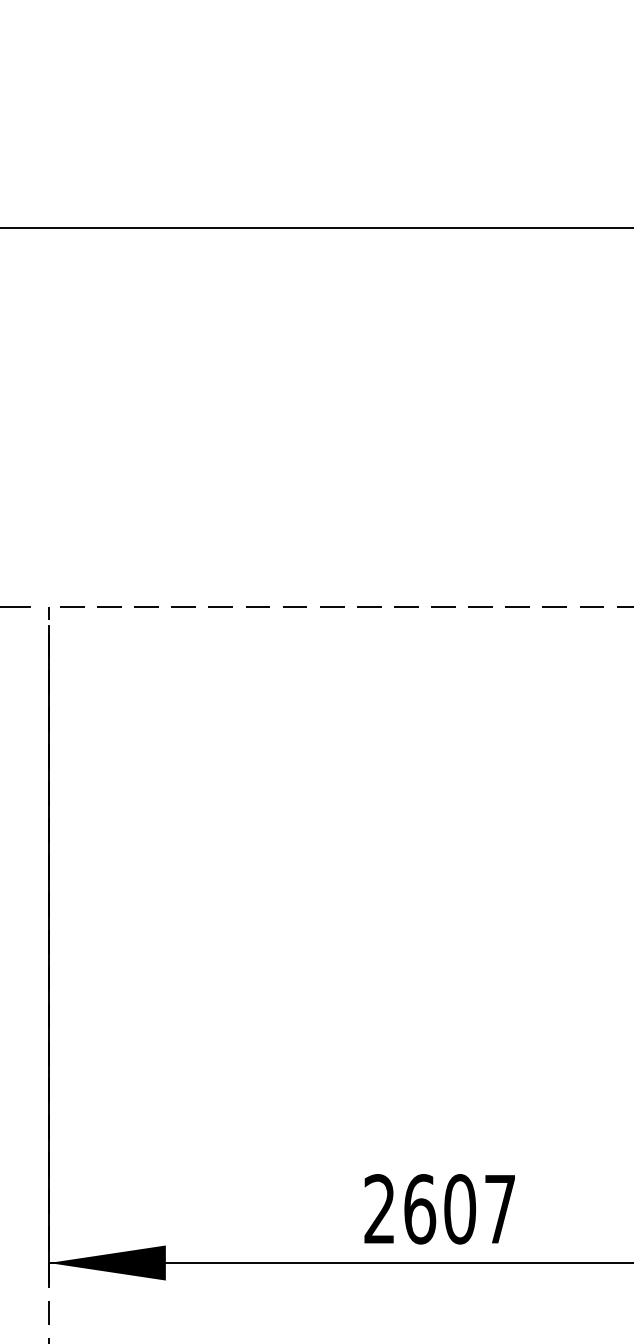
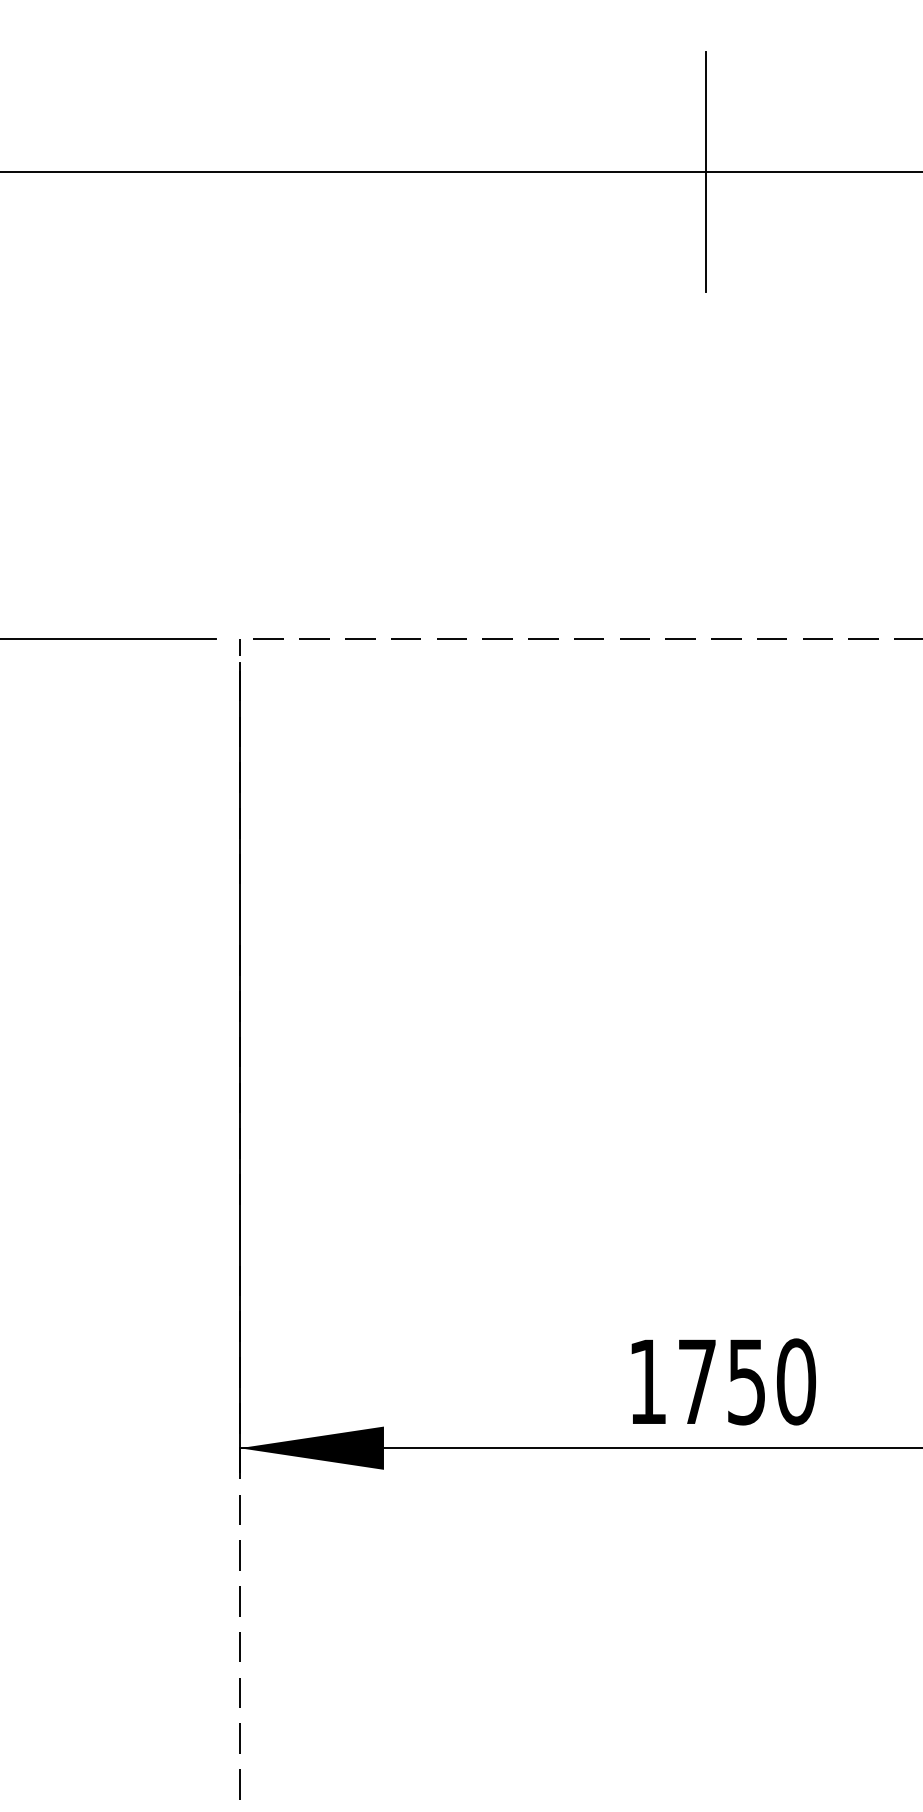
line: (426, 228) -> (705, 172), added
text: (440, 1208) -> (722, 1381), 2607 -> 1750

